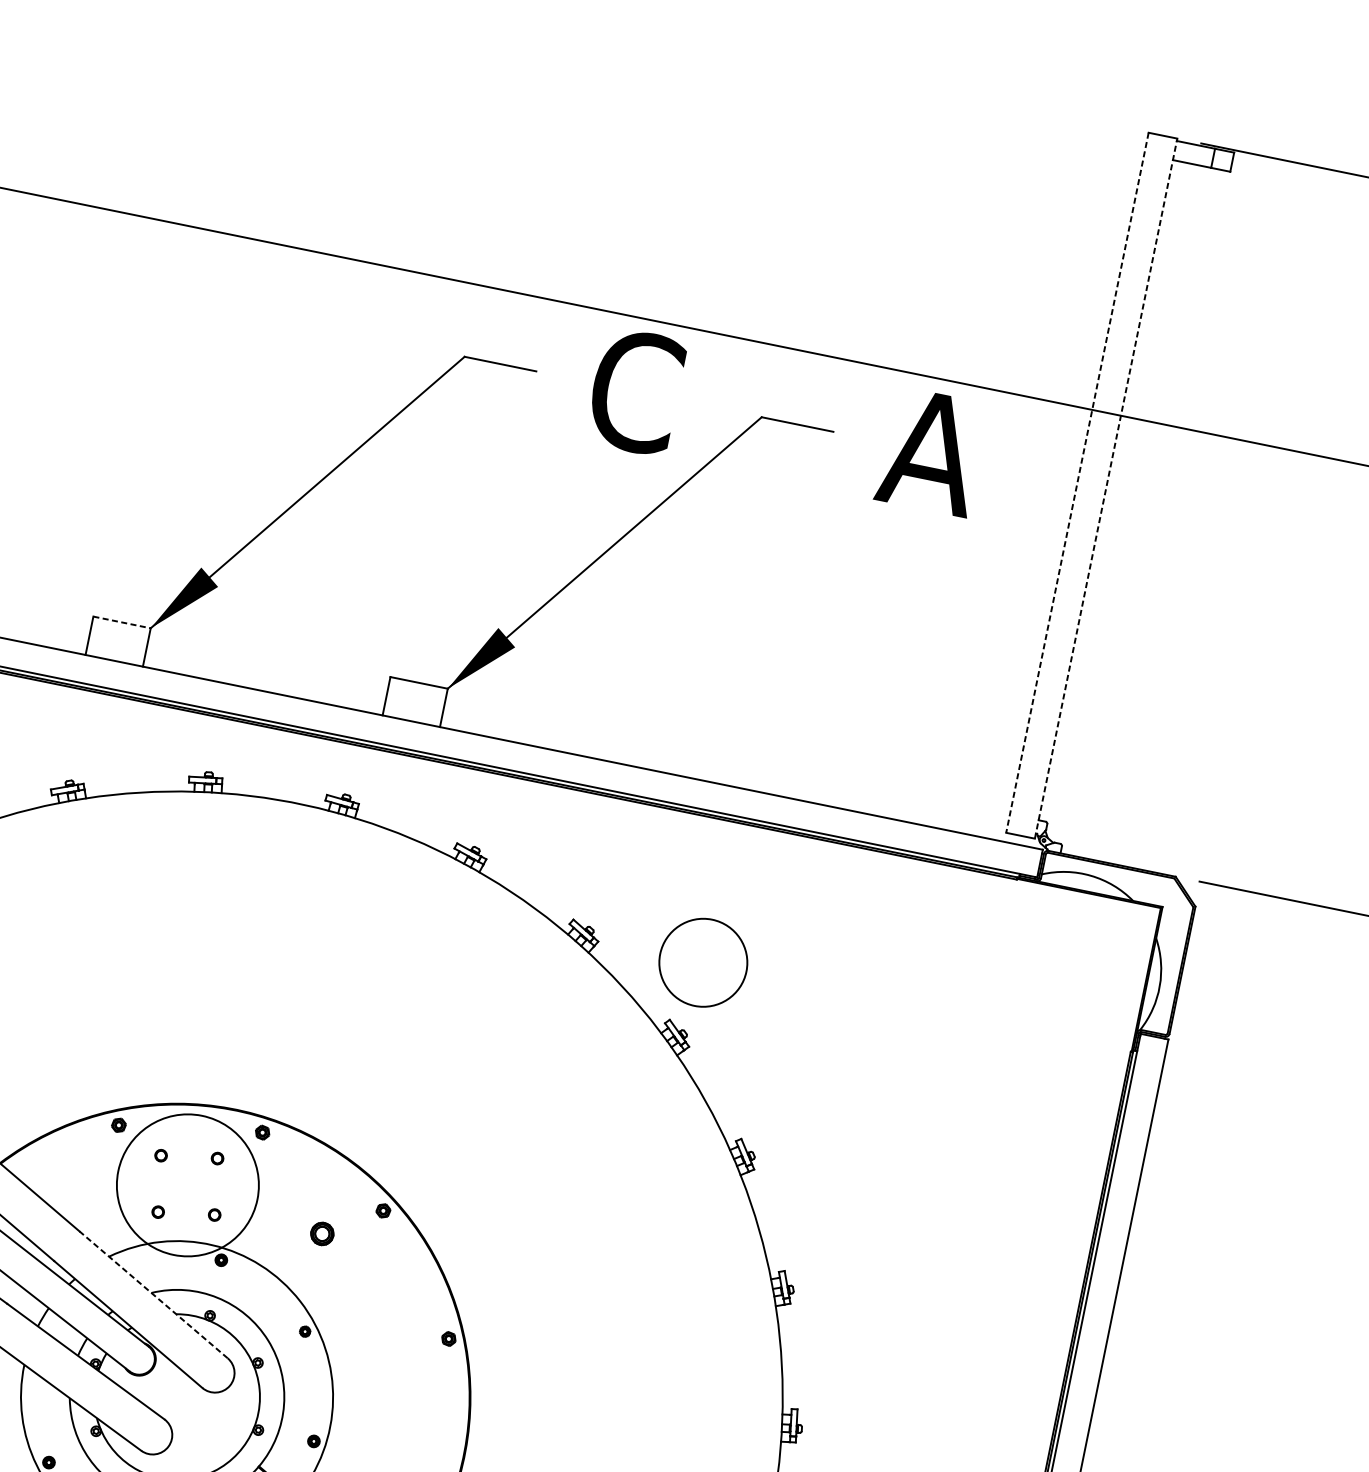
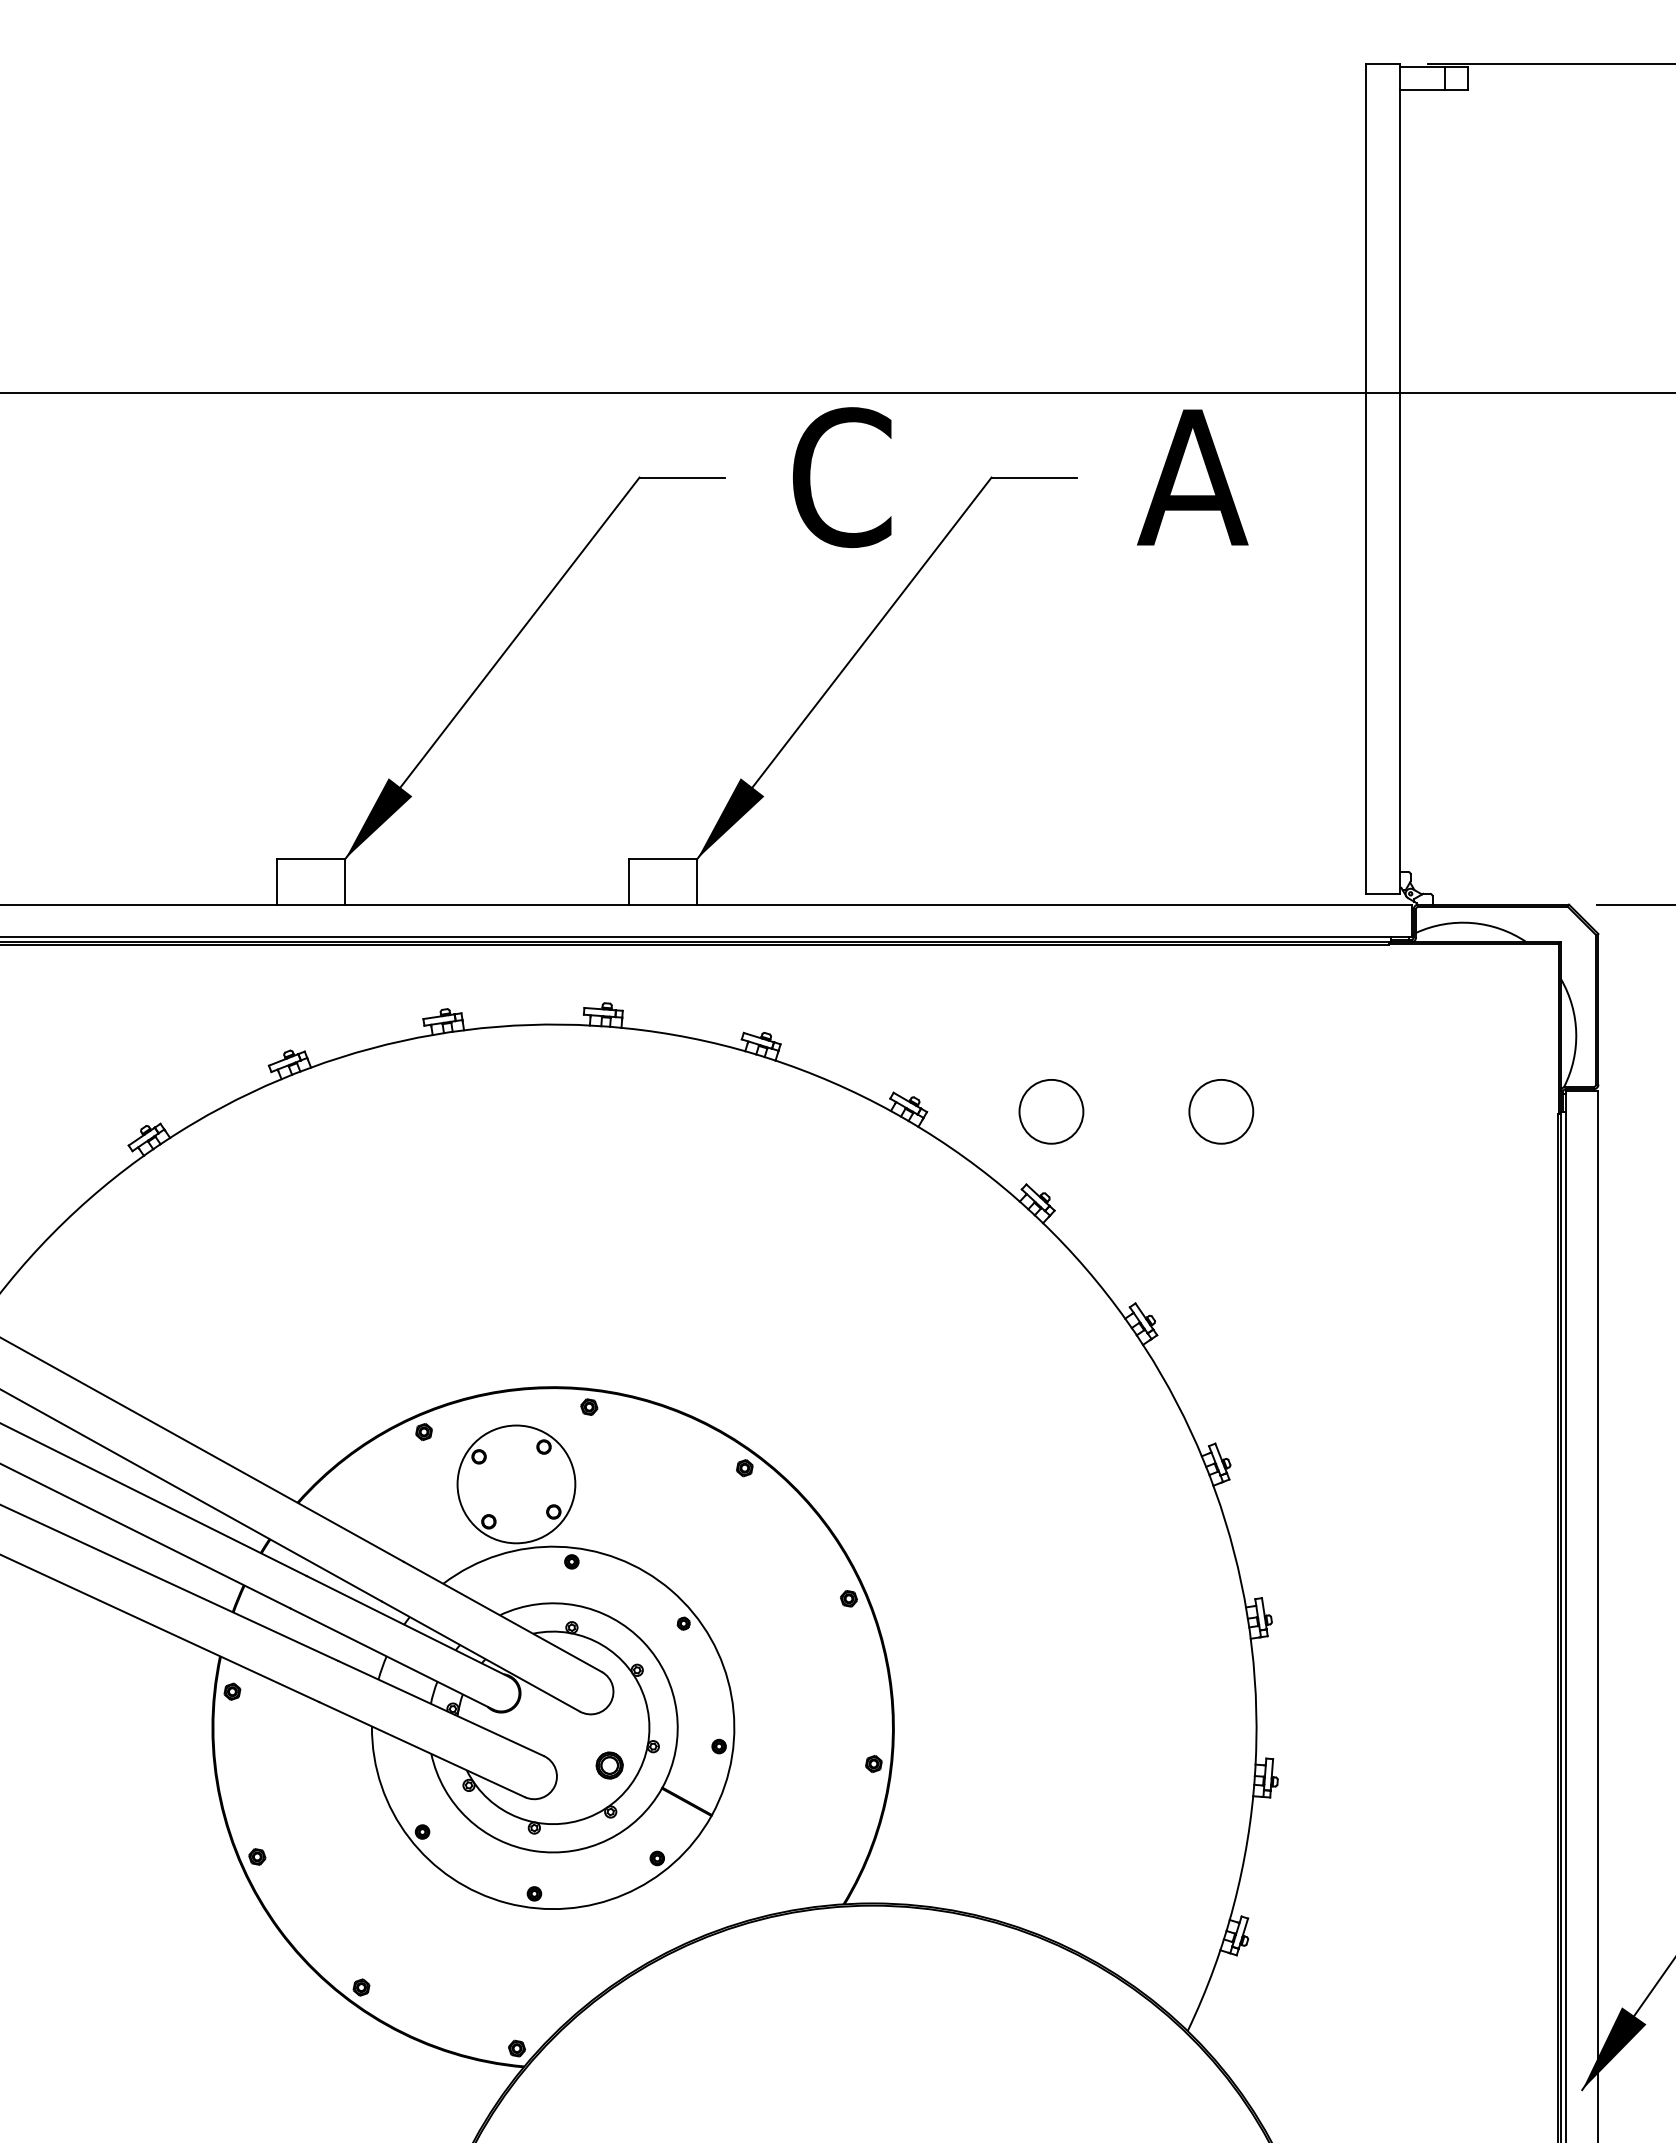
line: (1077, 483) -> (1366, 479), dashed -> solid
line: (1105, 488) -> (1399, 479), dashed -> solid
line: (122, 622) -> (311, 859), dashed -> solid
circle: (703, 962) -> (1051, 1111), size x0.62
circle: (846, 991) -> (1221, 1111), added
circle: (187, 1185) -> (516, 1484), size x0.71
part: (322, 1233) -> (609, 1765), moved
line: (153, 1294) -> (502, 1616), dashed -> solid

